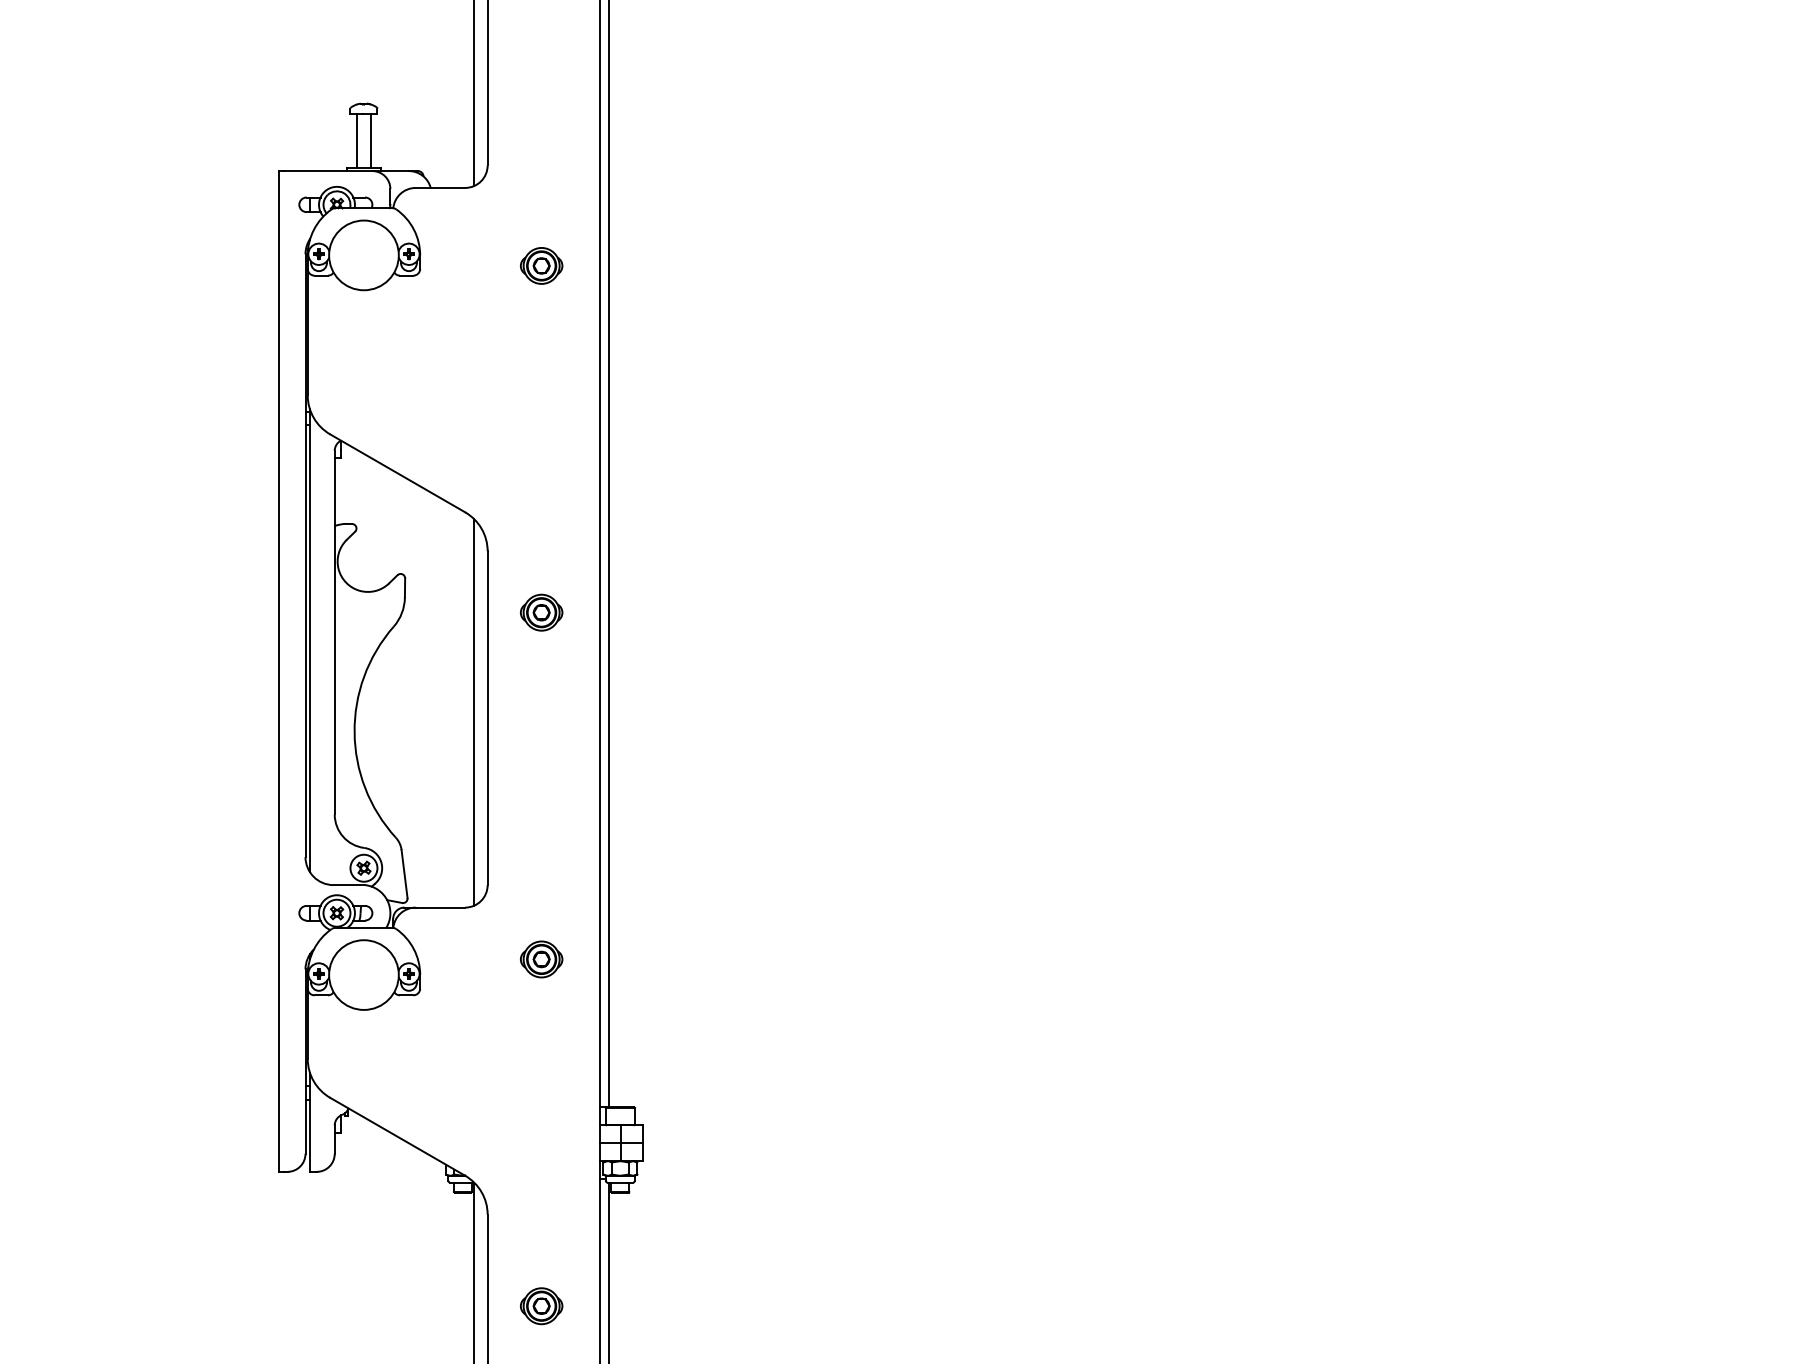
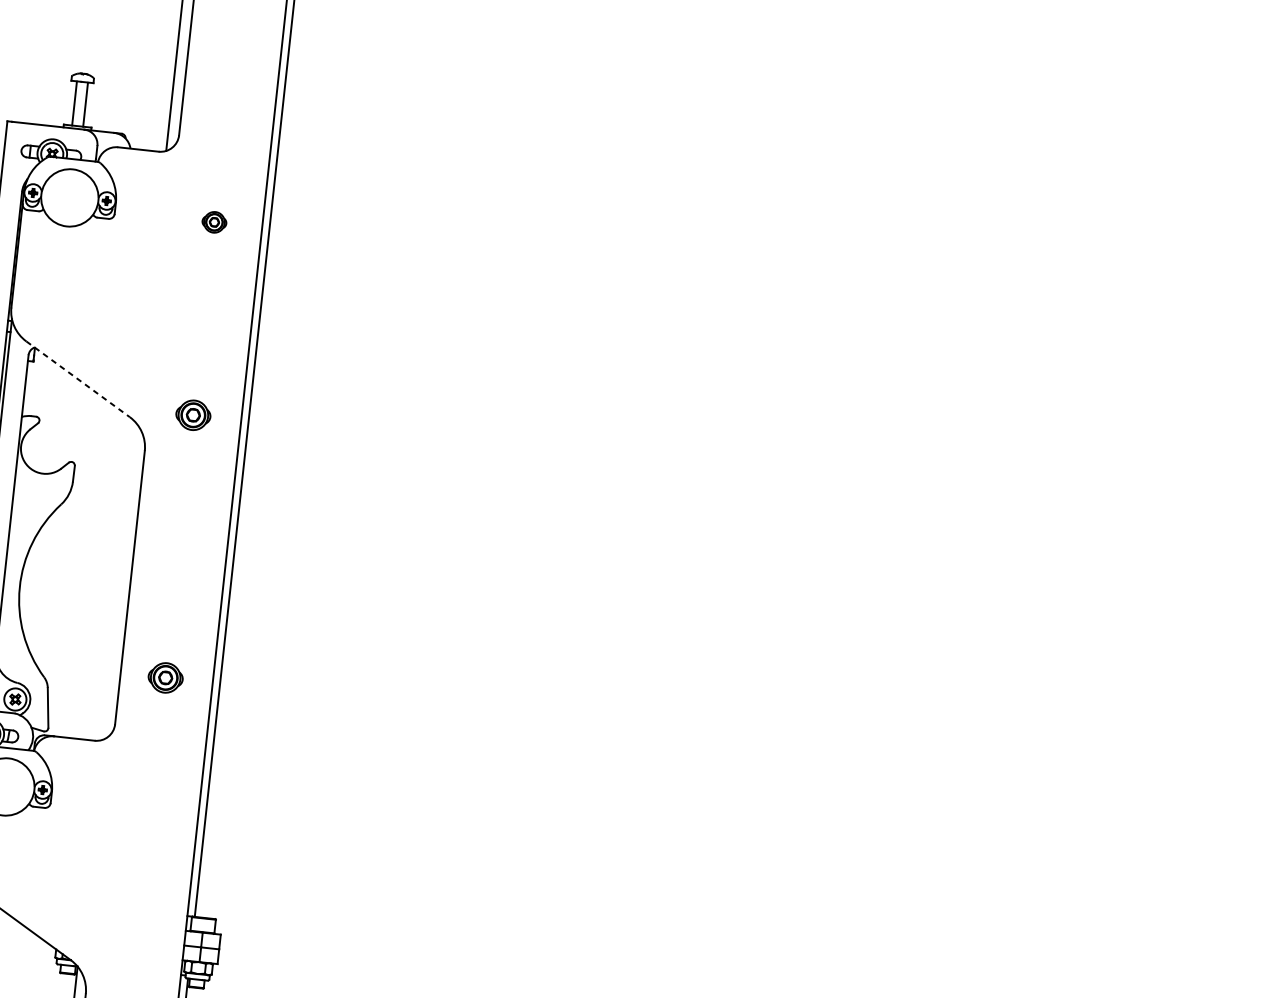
part: (541, 265) -> (214, 221), size x0.7
line: (397, 473) -> (77, 379), solid -> dashed
part: (541, 612) -> (193, 415), moved
line: (474, 712) -> (119, 581), removed
part: (541, 959) -> (165, 677), moved

